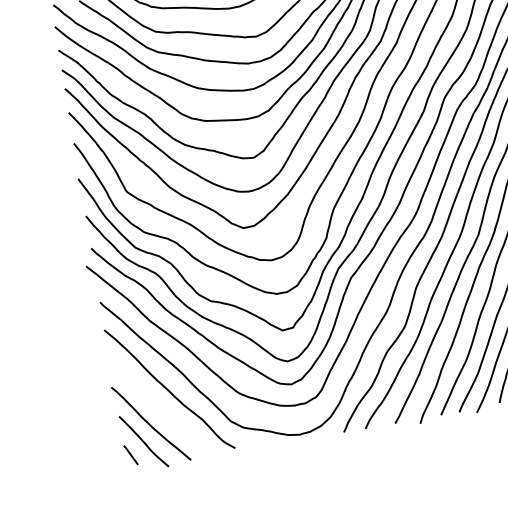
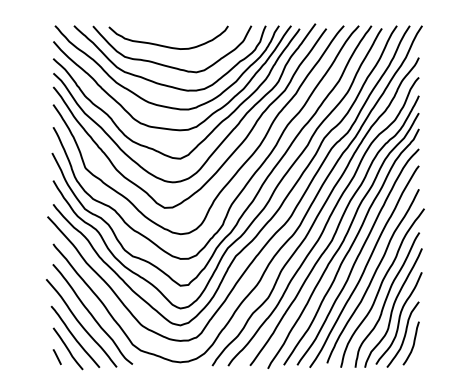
curve: (156, 404) -> (81, 323), added

